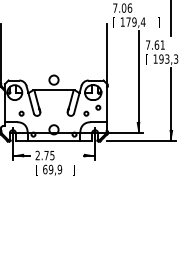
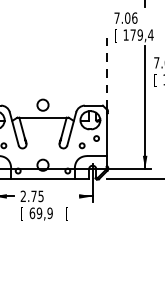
line: (107, 53) -> (107, 72), solid -> dashed
text: (73, 169) -> (66, 213), ] -> [

